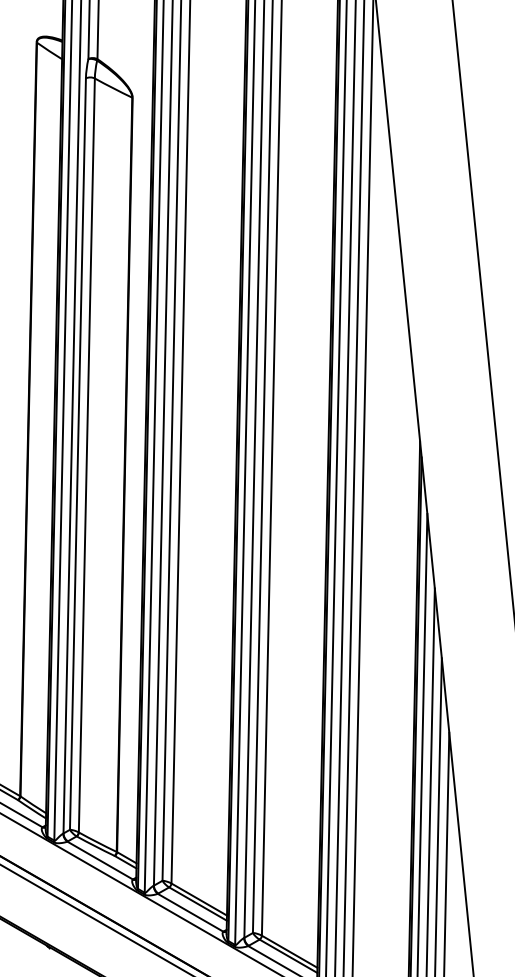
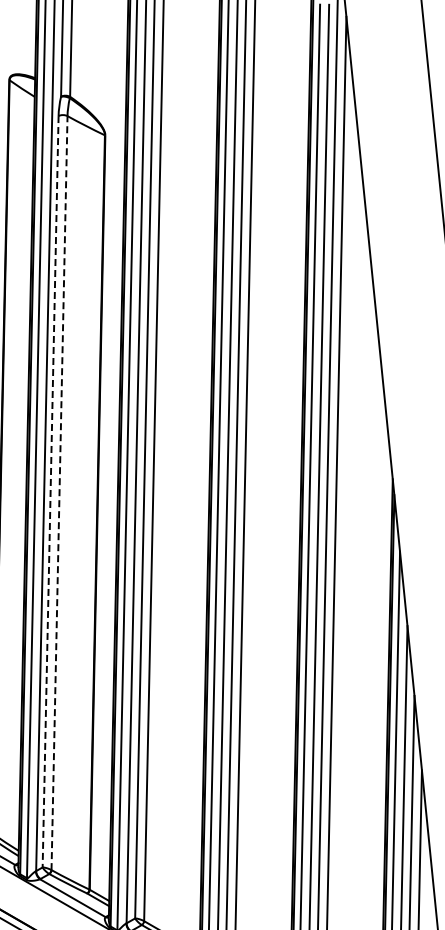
line: (77, 454) -> (50, 492), solid -> dashed
line: (86, 454) -> (59, 492), solid -> dashed

